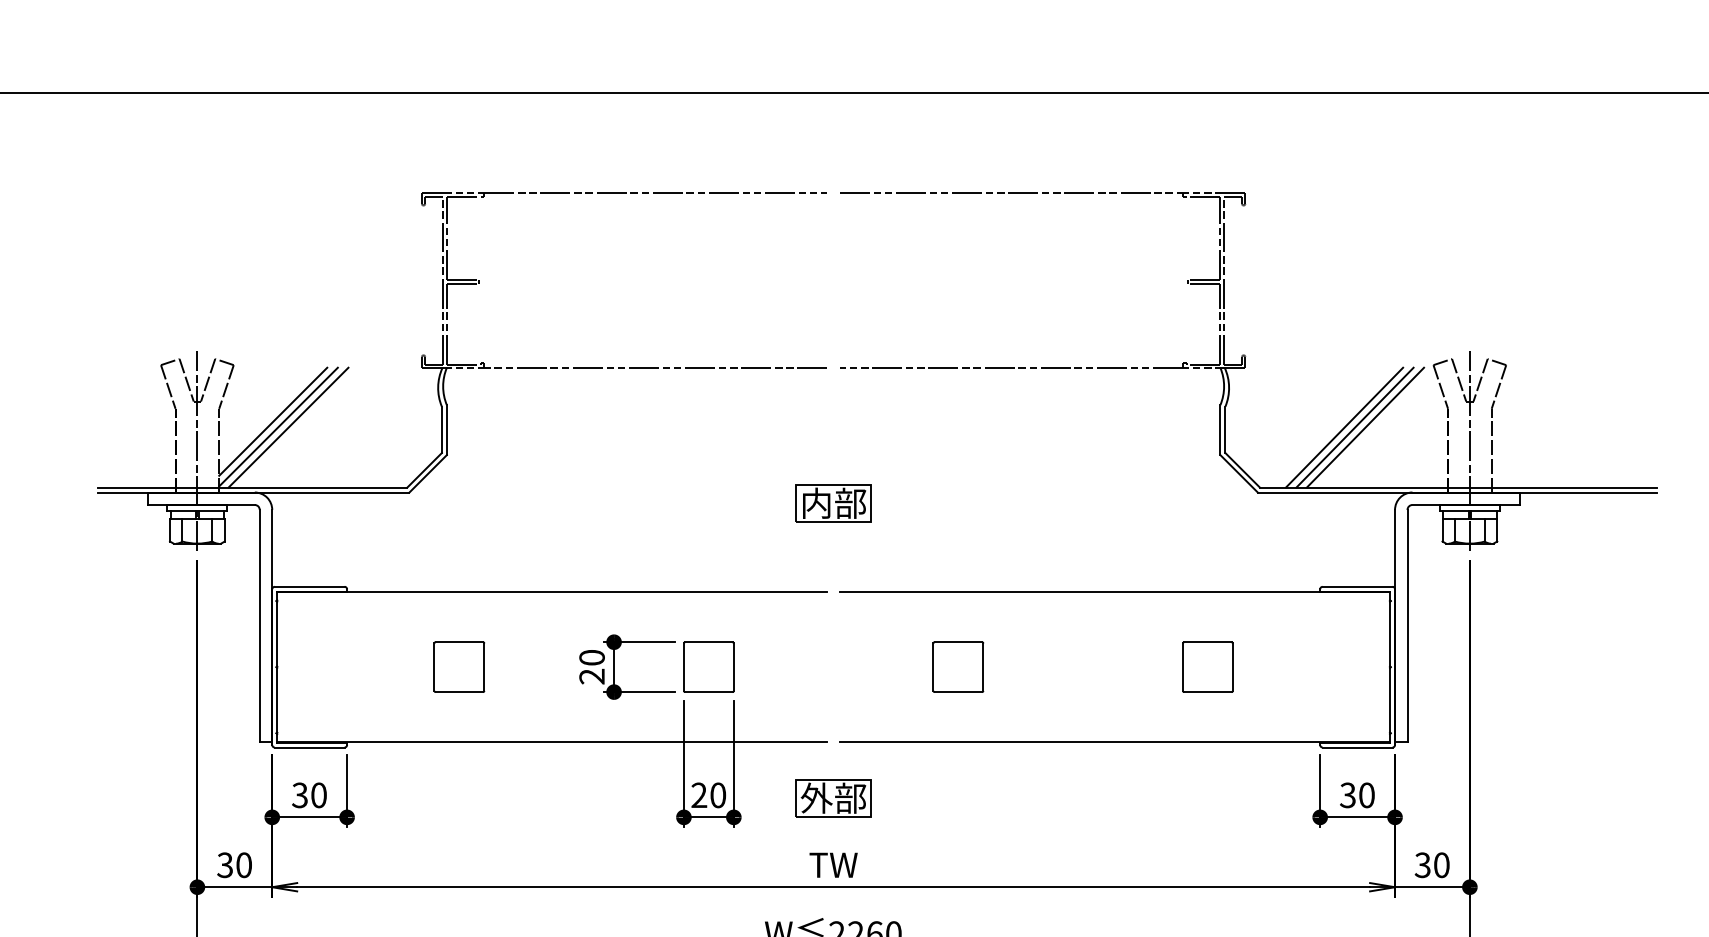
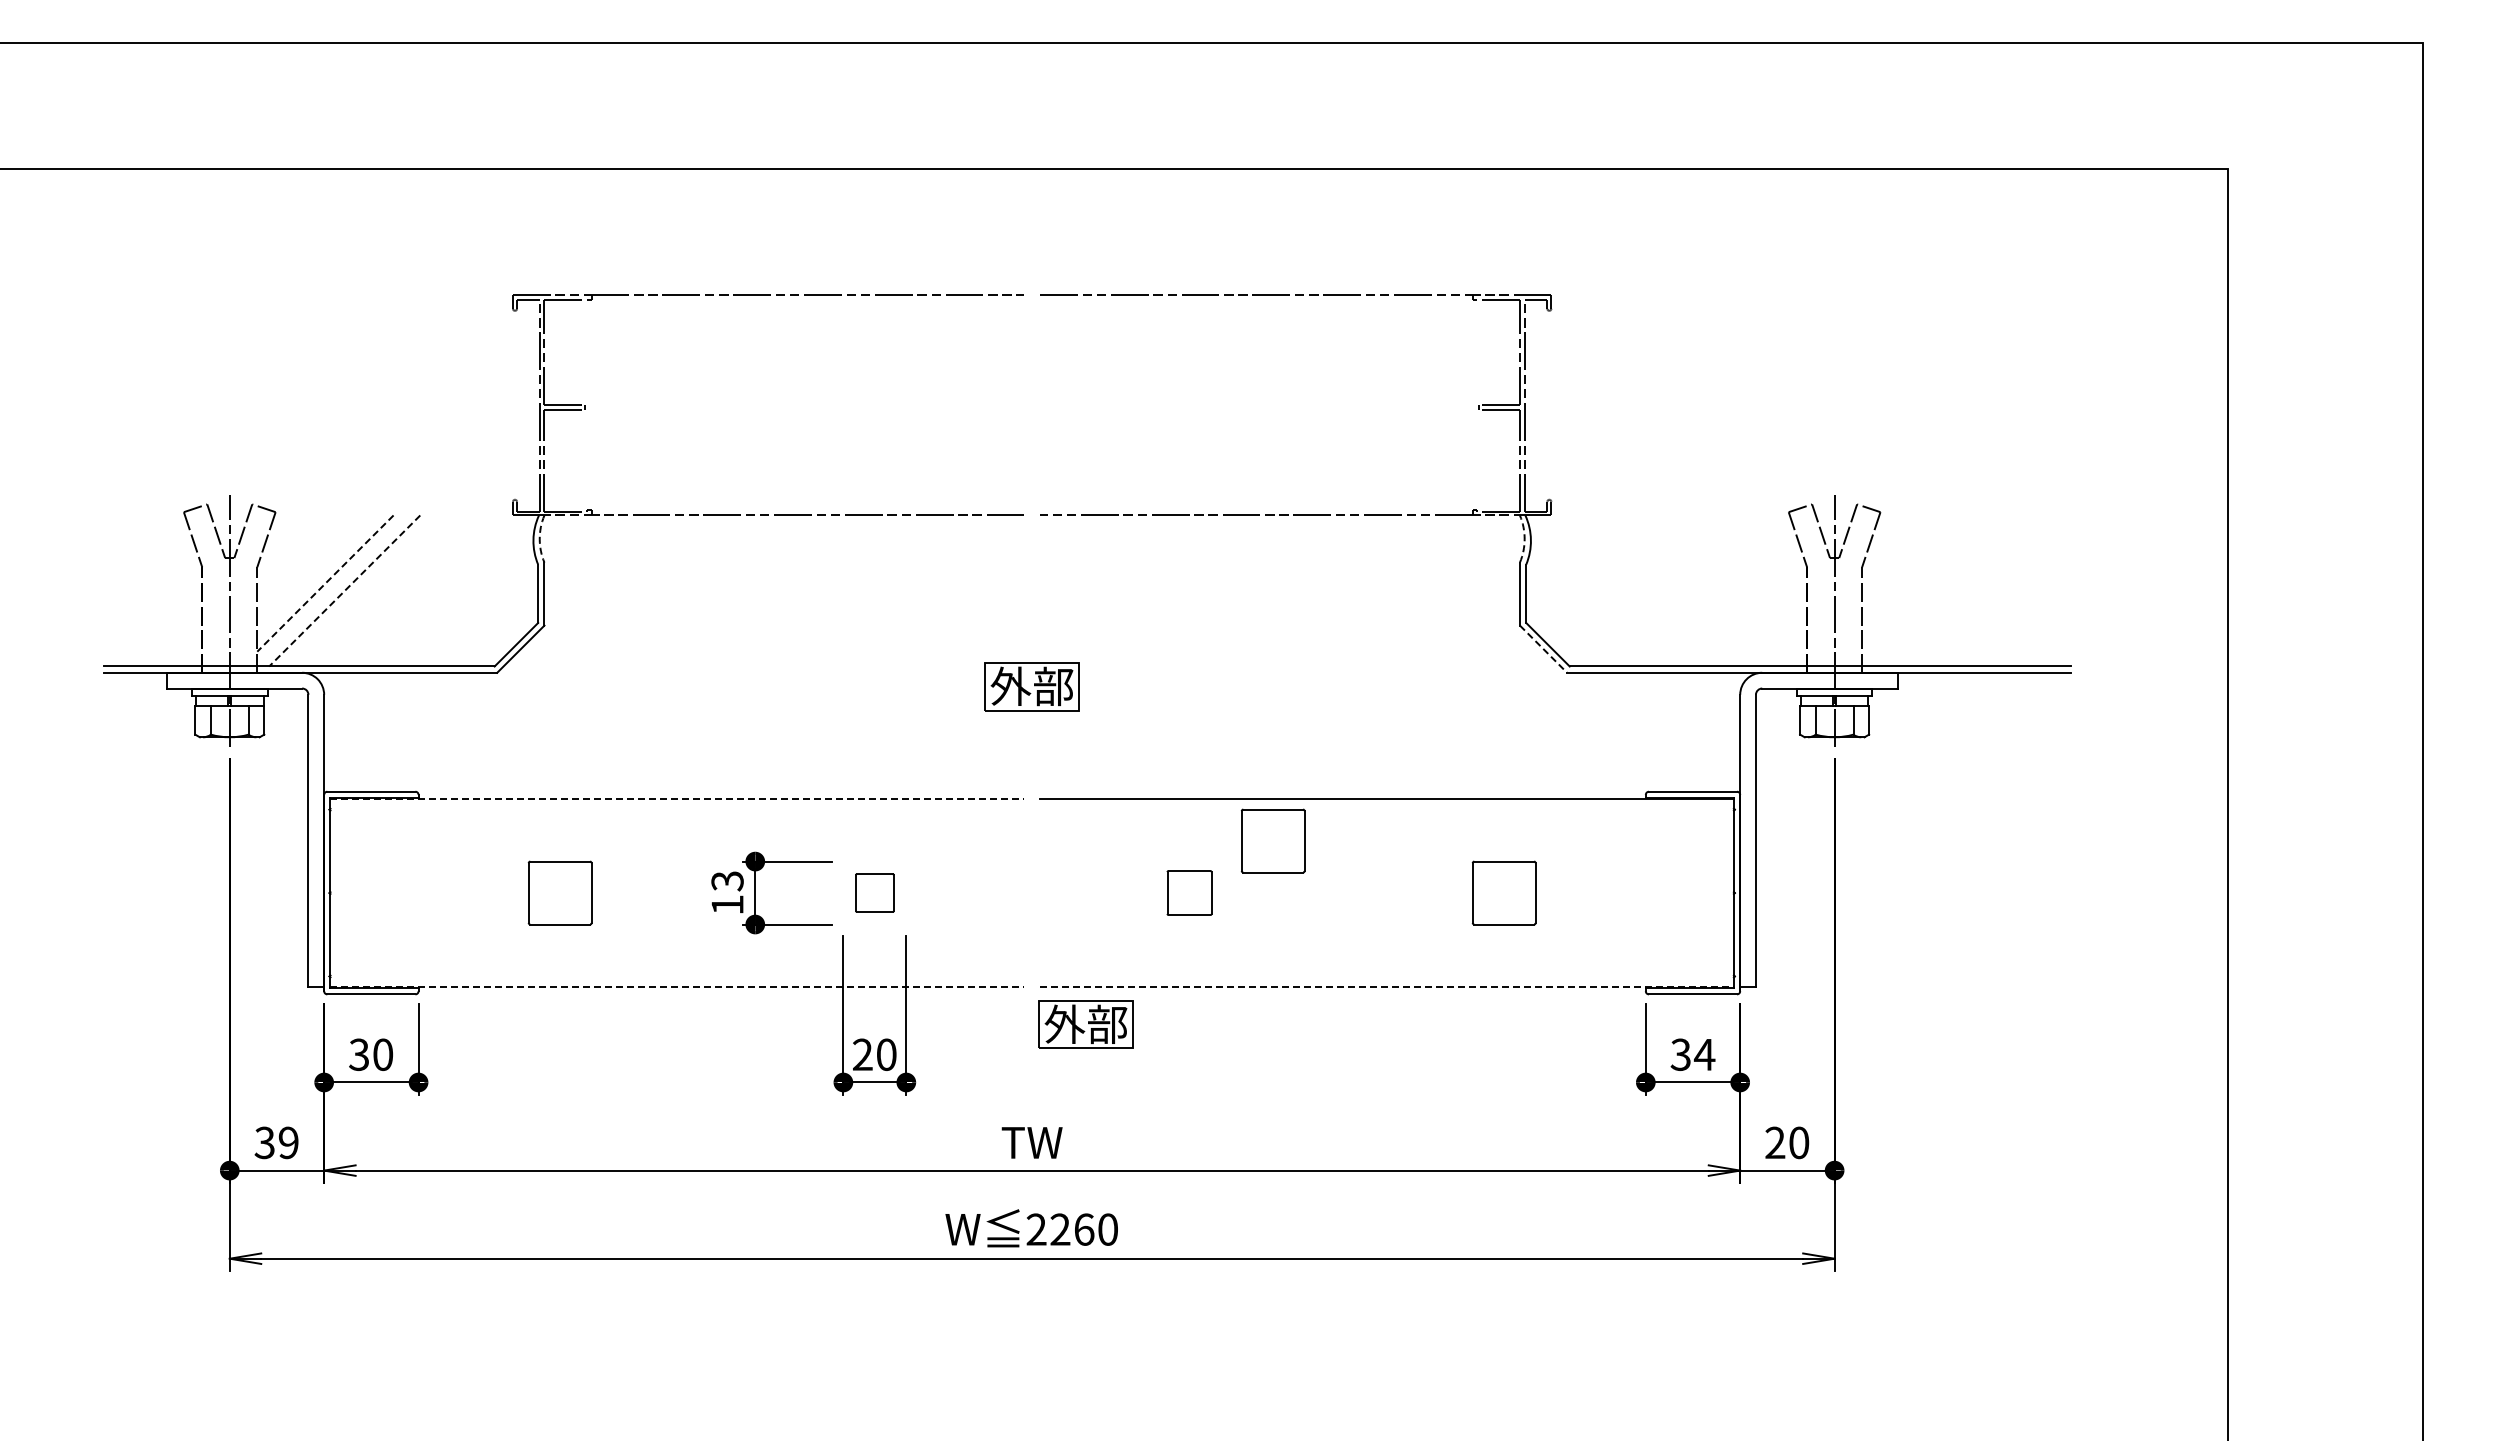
arc: (442, 386) -> (539, 539), solid -> dashed
arc: (1223, 386) -> (1524, 539), solid -> dashed
line: (273, 421) -> (325, 583), solid -> dashed
line: (278, 427) -> (331, 590), removed
line: (288, 427) -> (344, 590), solid -> dashed
line: (1344, 427) -> (1676, 590), removed
line: (1354, 427) -> (1689, 590), removed
line: (1365, 427) -> (1702, 590), removed
line: (1239, 474) -> (1543, 649), solid -> dashed
text: (816, 503) -> (1010, 686), 内部 -> 外部
line: (552, 592) -> (677, 798), solid -> dashed
part: (1024, 625) -> (1272, 840), added
text: (592, 666) -> (727, 892), 20 -> 13
part: (708, 666) -> (874, 892), size x0.6
part: (958, 666) -> (1189, 892), size x0.7
line: (552, 742) -> (677, 987), solid -> dashed
line: (1114, 742) -> (1386, 987), solid -> dashed
text: (1366, 795) -> (1704, 1054), 30 -> 34
part: (833, 798) -> (1085, 1024), moved
text: (243, 864) -> (288, 1142), 30 -> 39
text: (1423, 865) -> (1775, 1143), 30 -> 20

